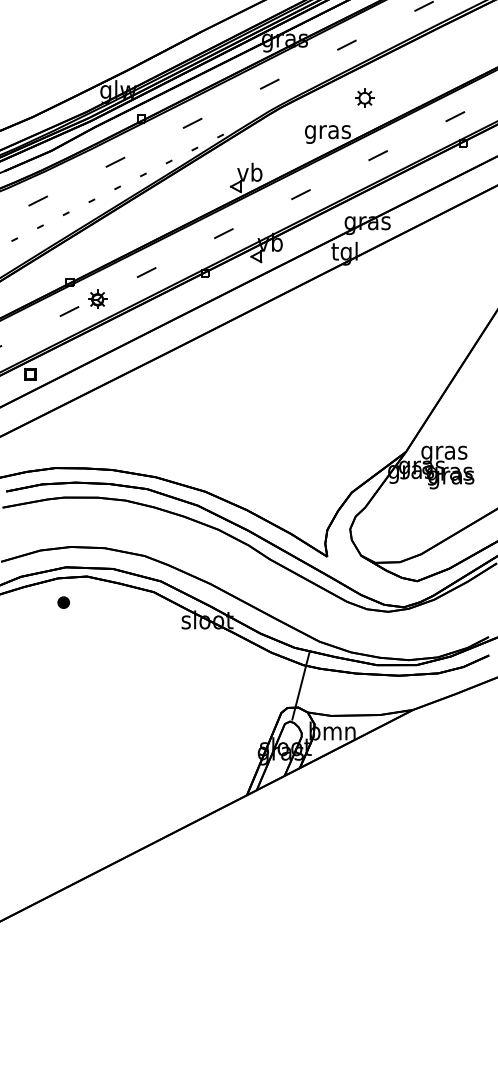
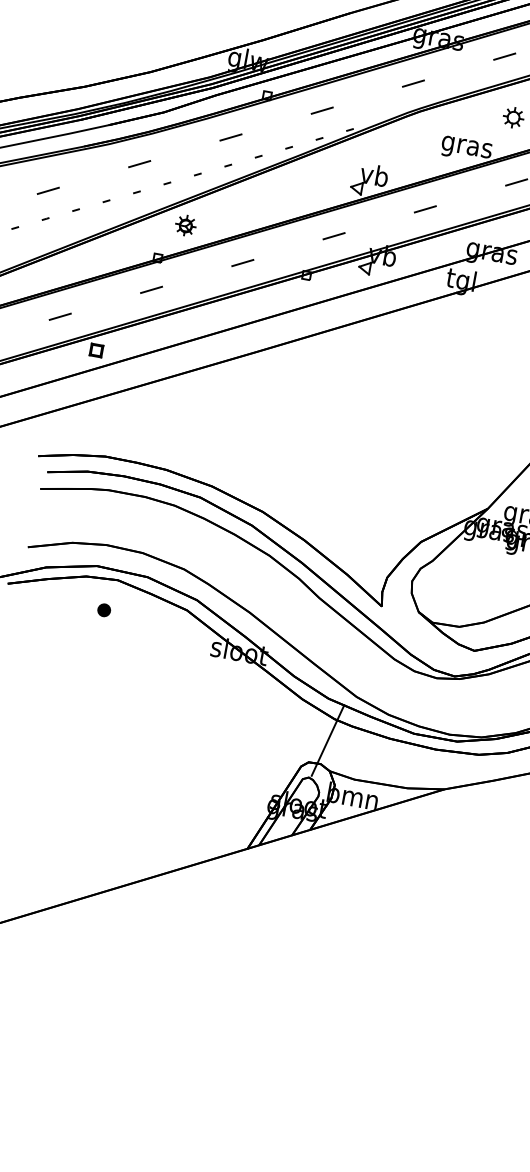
part: (97, 298) -> (185, 224), moved
part: (63, 602) -> (103, 610), moved

